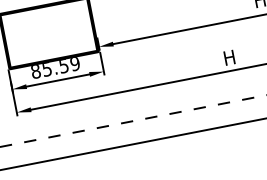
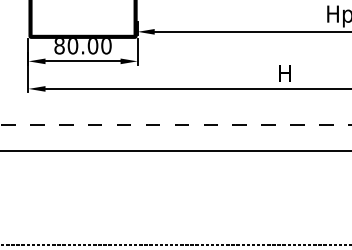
text: (61, 67) -> (89, 46), 85.59 -> 80.00

